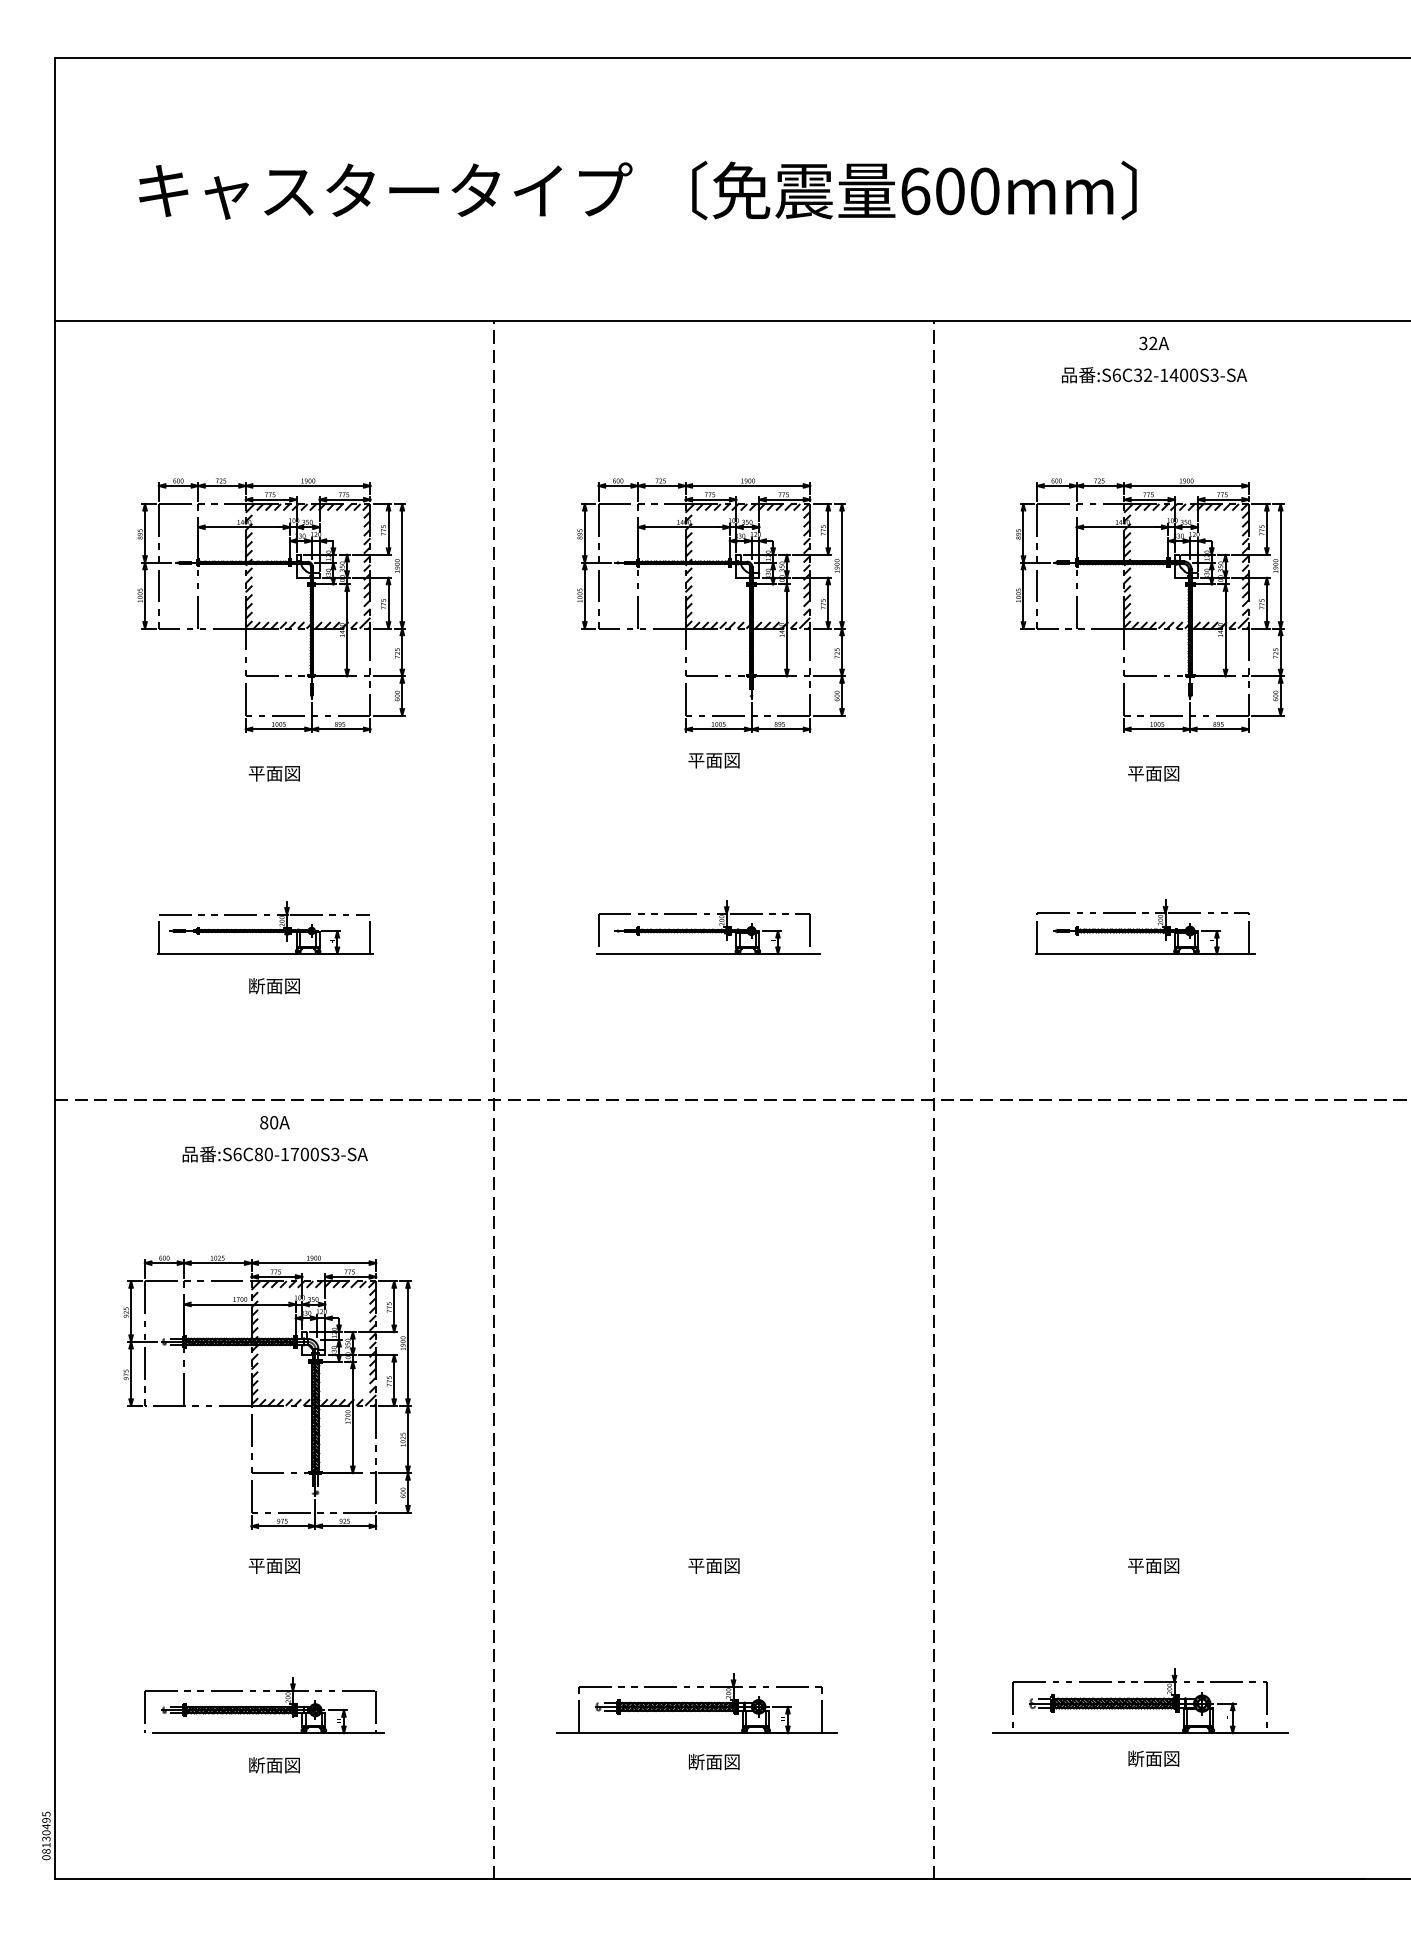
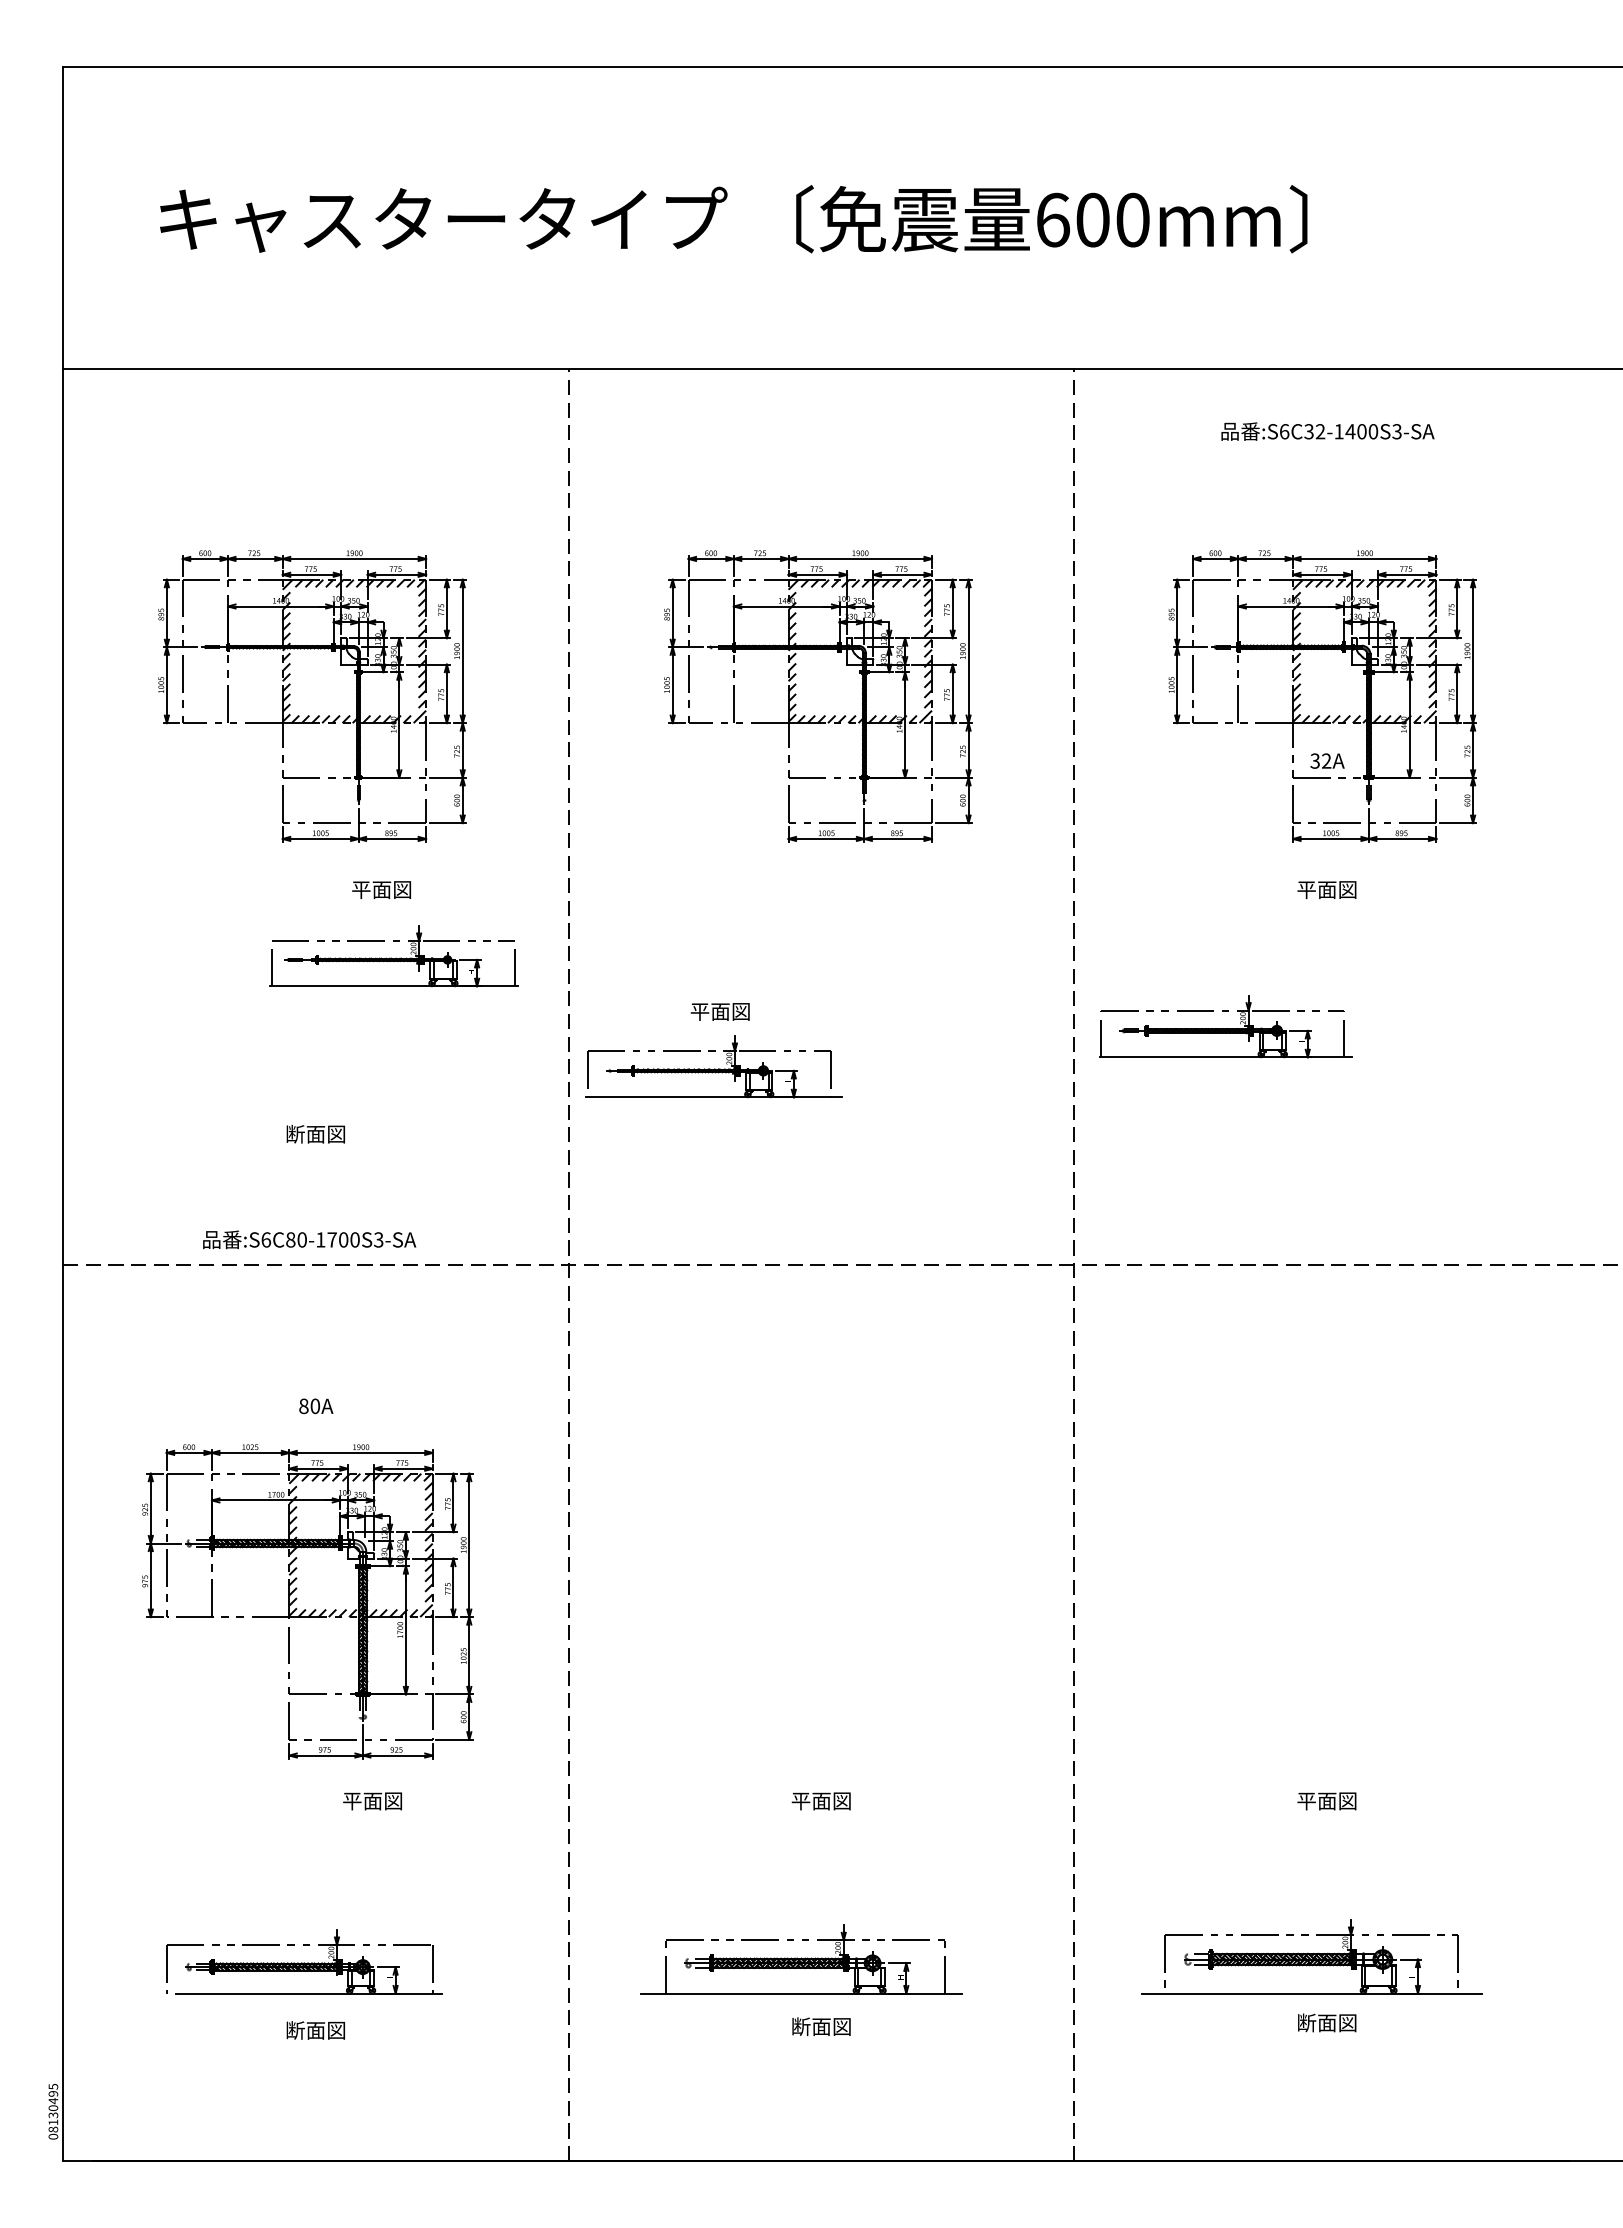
text: (1154, 342) -> (1327, 760), moved
text: (713, 760) -> (719, 1011), moved
text: (274, 774) -> (381, 890), moved
part: (708, 927) -> (713, 1066), moved
part: (1145, 927) -> (1225, 1026), moved
part: (264, 928) -> (393, 956), moved
text: (275, 1122) -> (316, 1406), moved
text: (275, 1154) -> (309, 1239), moved
text: (274, 1566) -> (372, 1801), moved

